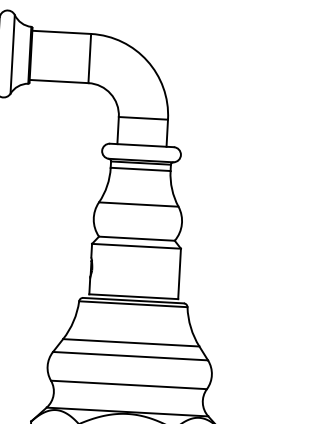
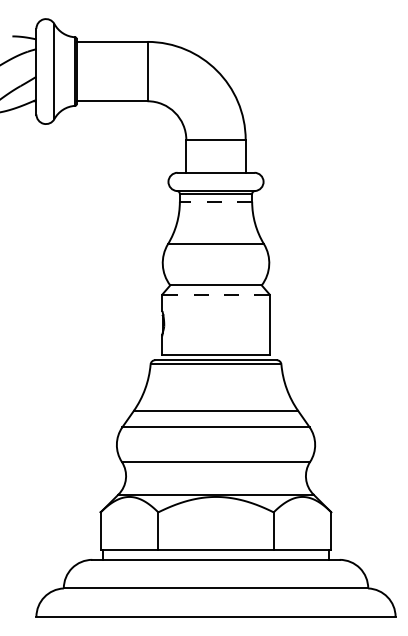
line: (140, 169) -> (215, 201), solid -> dashed
line: (136, 246) -> (216, 294), solid -> dashed

